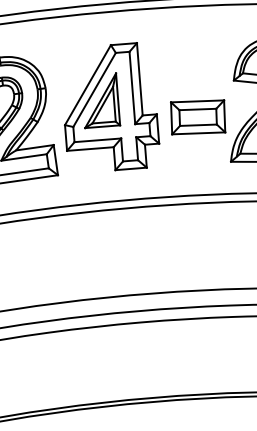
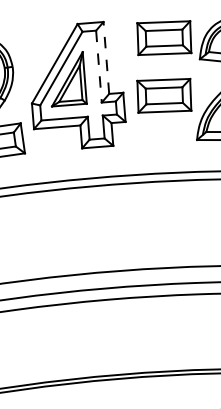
part: (198, 59) -> (164, 38), added
line: (139, 78) -> (106, 57), solid -> dashed
line: (132, 88) -> (99, 67), solid -> dashed

